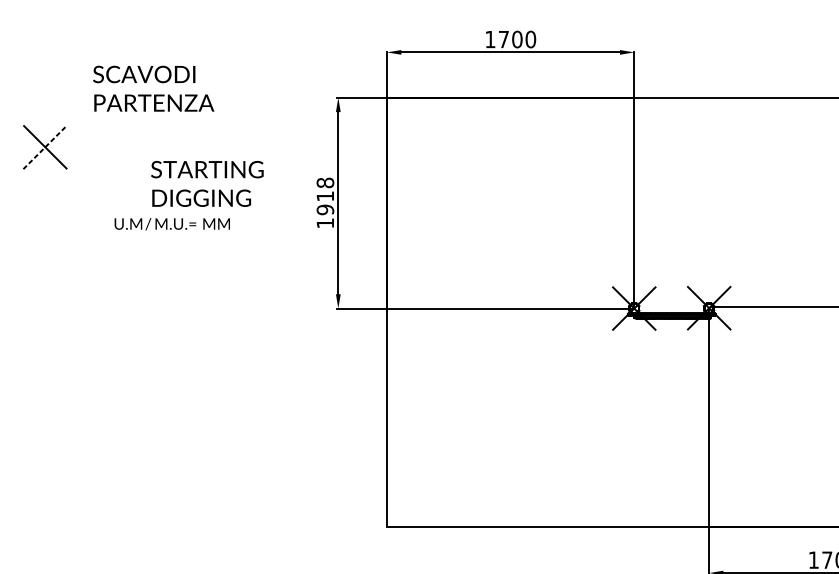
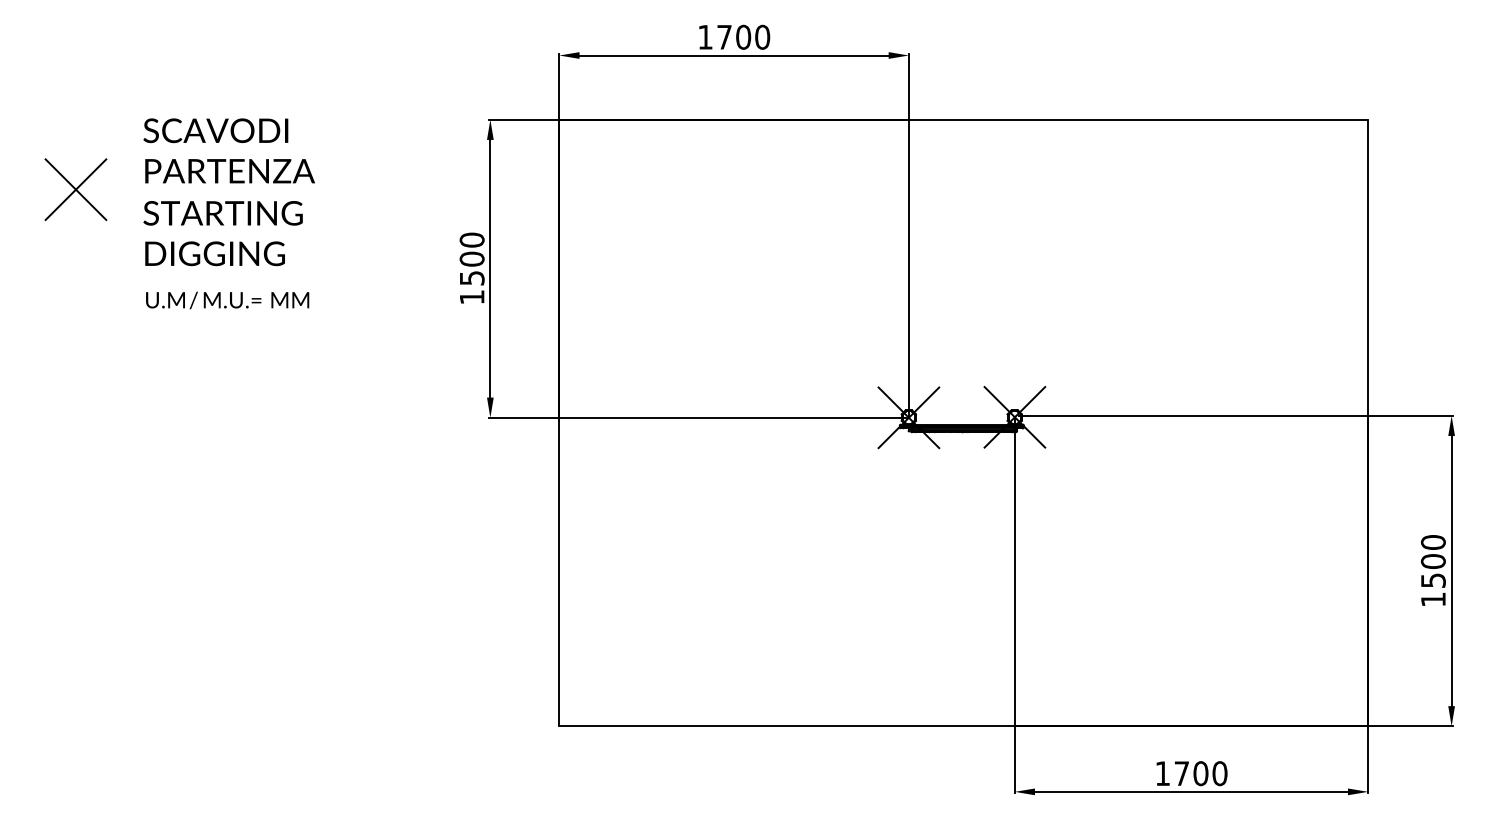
text: (153, 88) -> (228, 150), moved
line: (44, 147) -> (75, 189), dashed -> solid
text: (206, 183) -> (222, 233), moved
text: (324, 195) -> (471, 258), 1918 -> 1500
text: (172, 224) -> (227, 300), moved

